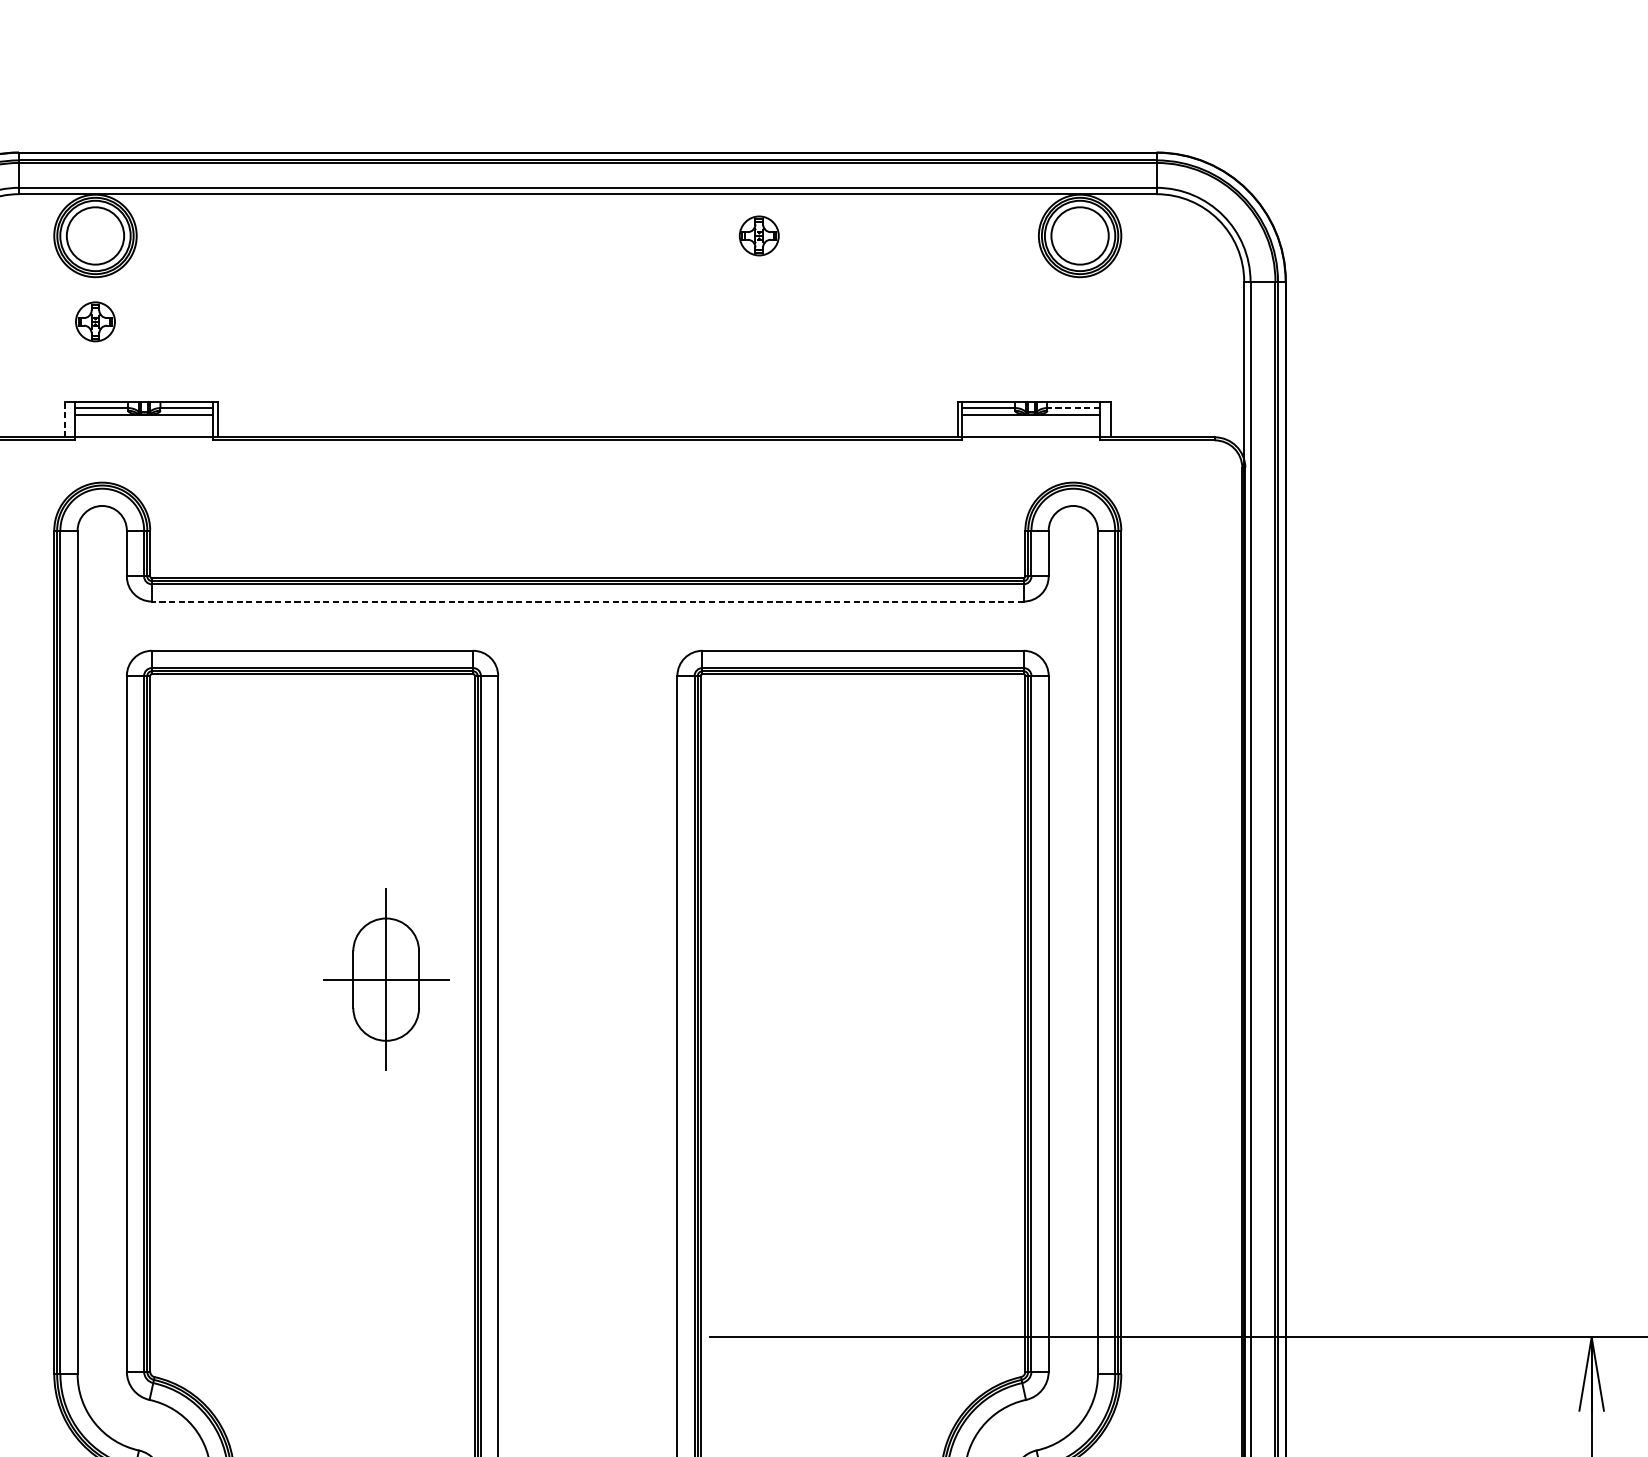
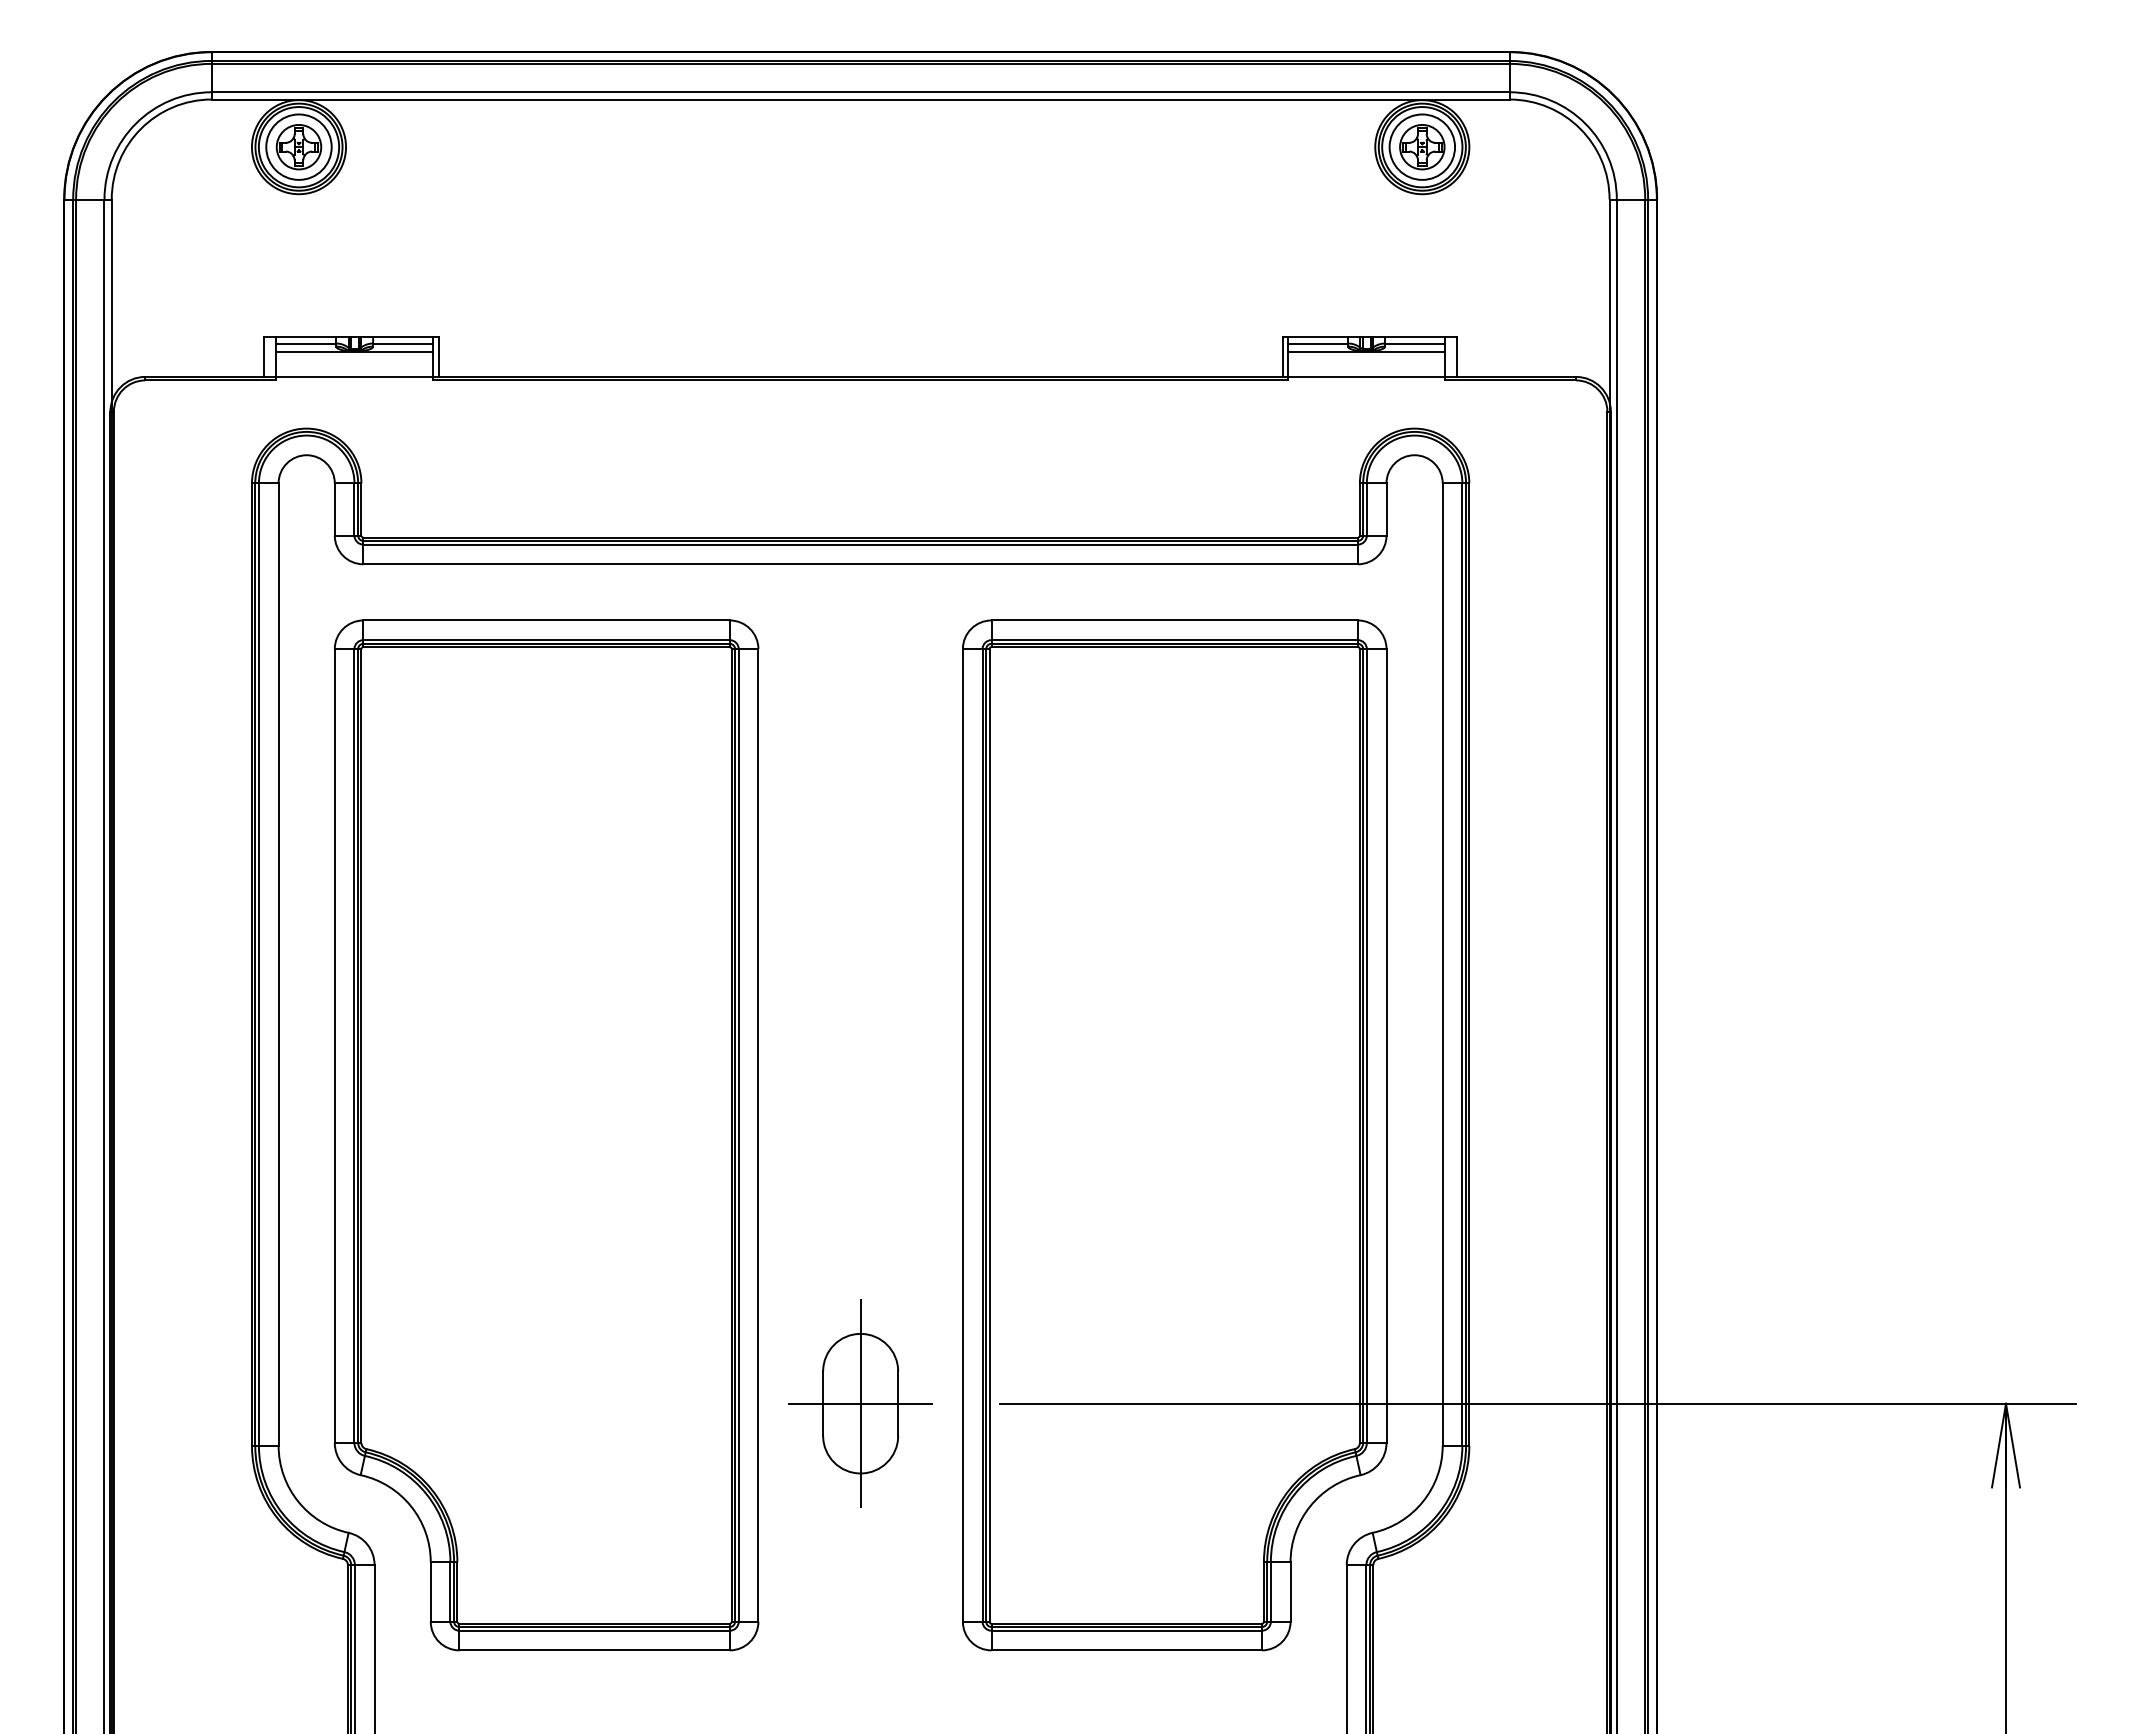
part: (759, 236) -> (1422, 147), moved
part: (95, 322) -> (298, 147), moved
line: (1073, 408) -> (1414, 343), dashed -> solid
line: (65, 420) -> (264, 357), dashed -> solid
line: (587, 601) -> (860, 564), dashed -> solid
part: (386, 979) -> (860, 1403), moved

